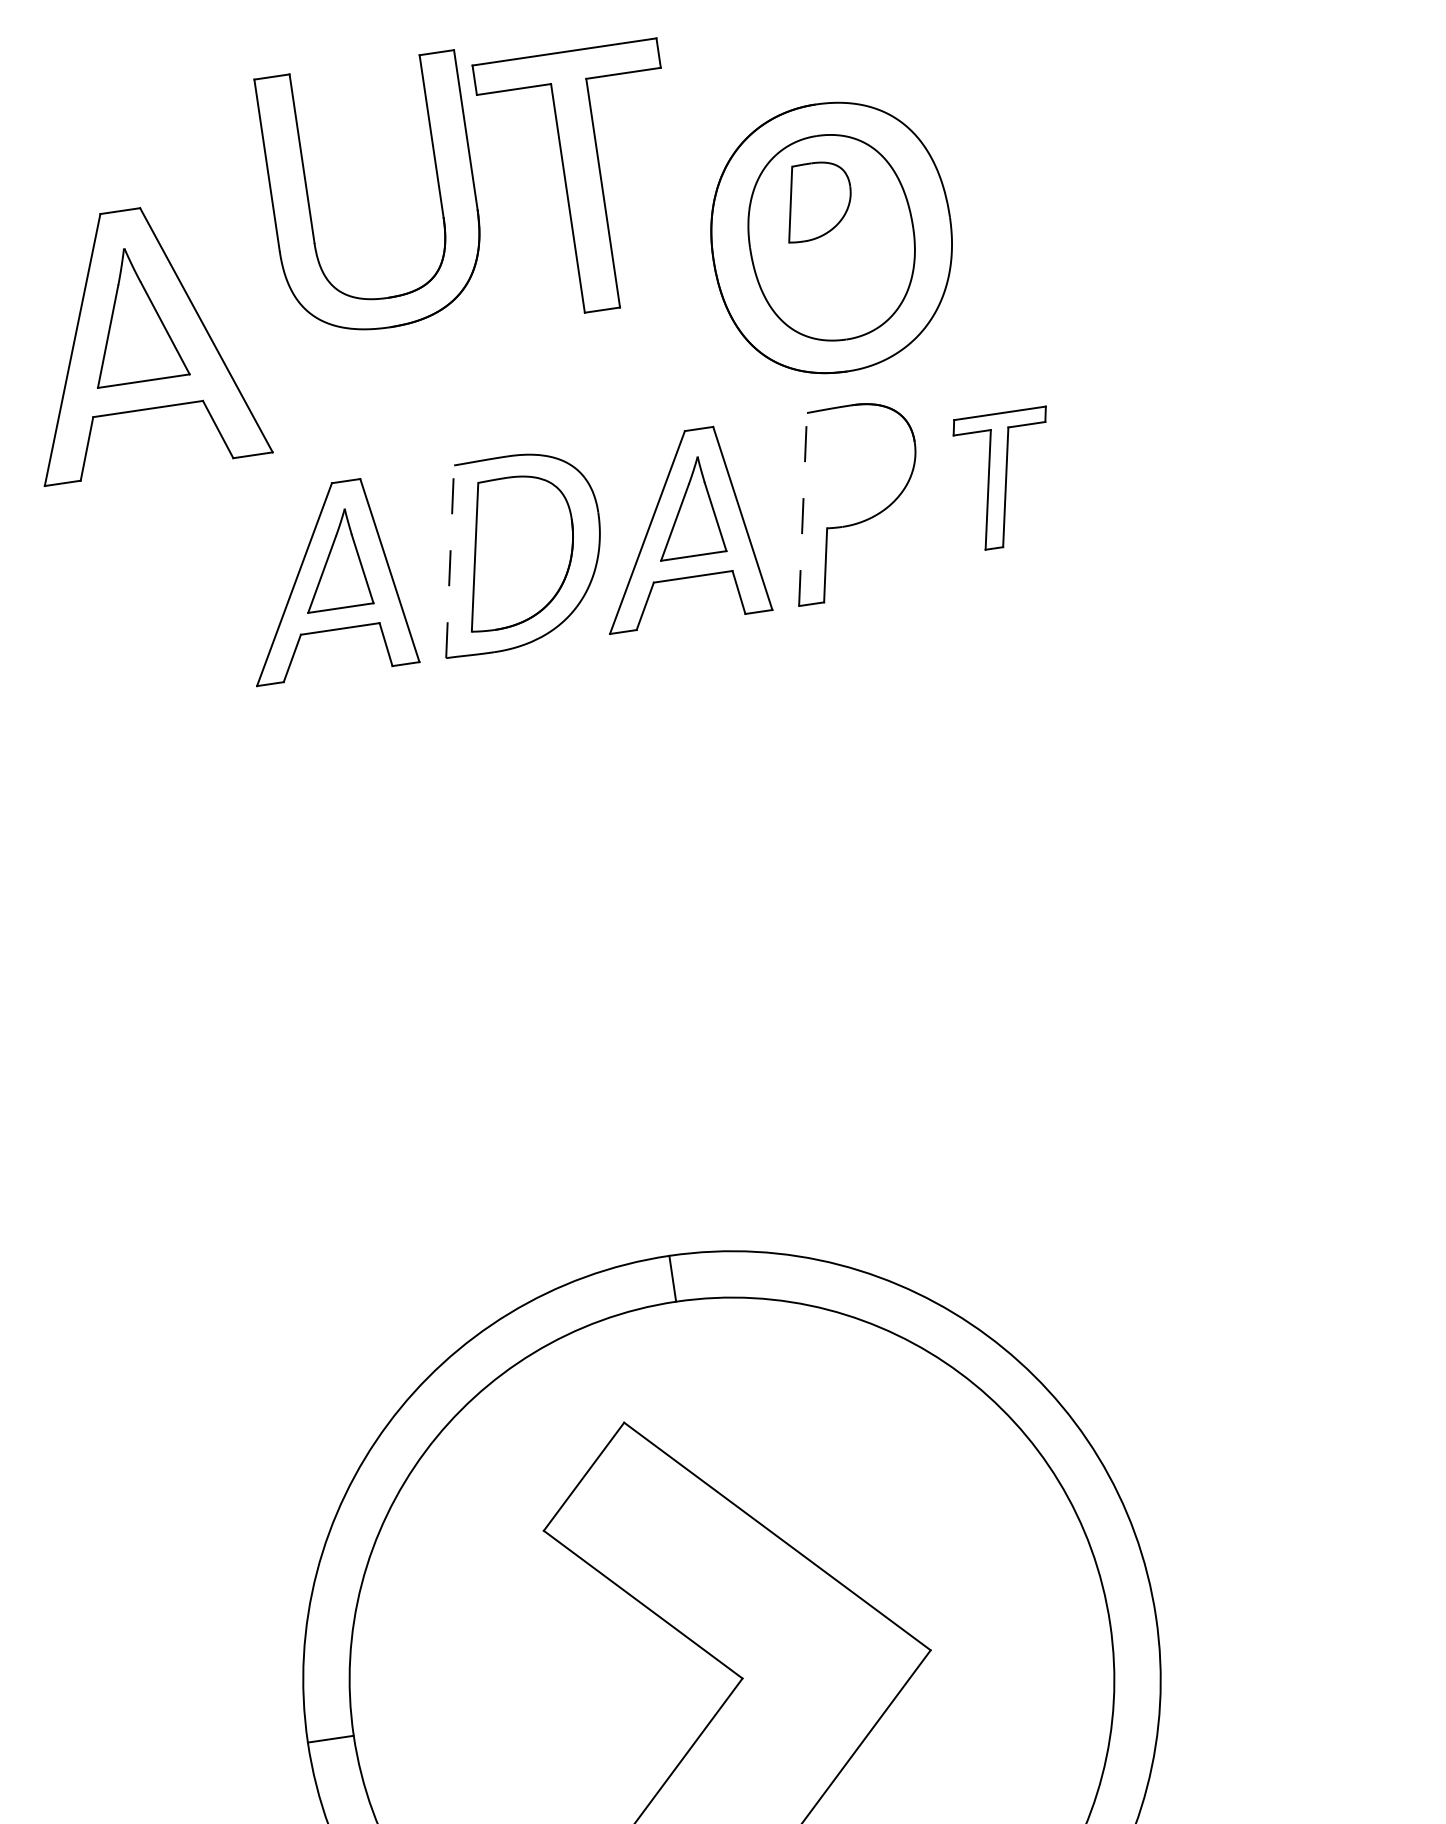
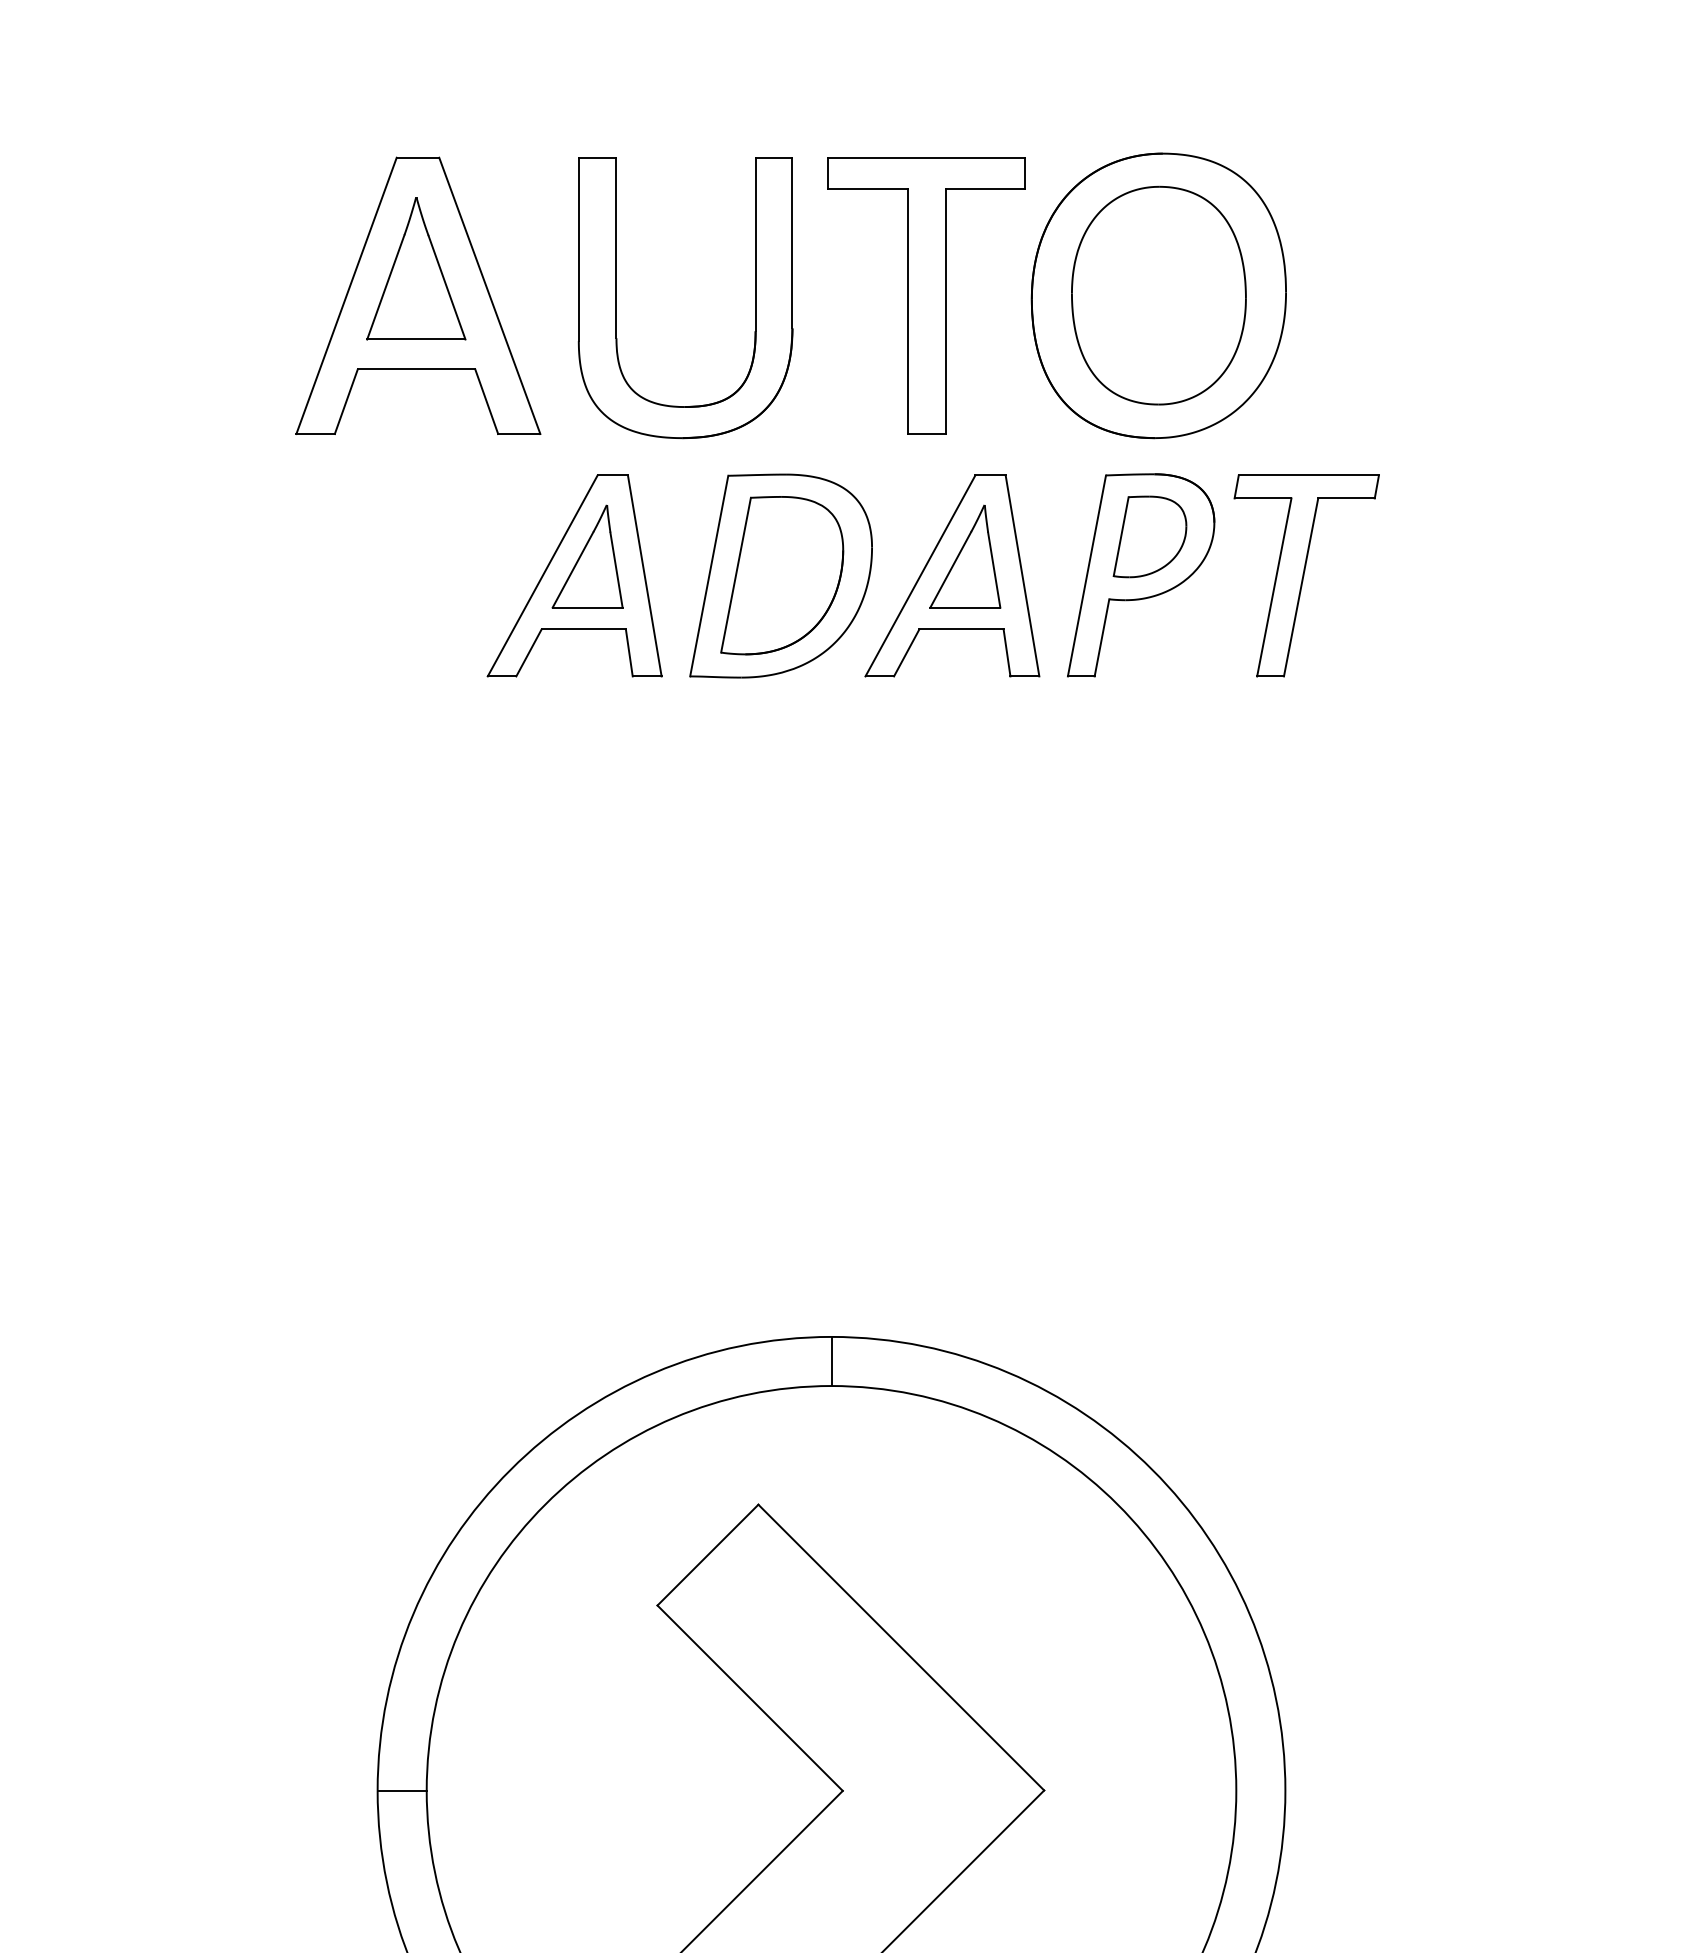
part: (583, 180) -> (926, 295), moved
part: (817, 200) -> (1149, 536), moved
part: (309, 205) -> (616, 298), moved
part: (1008, 478) -> (1306, 575), size x1.43
line: (803, 509) -> (1087, 575), dashed -> solid
line: (450, 561) -> (709, 575), dashed -> solid

